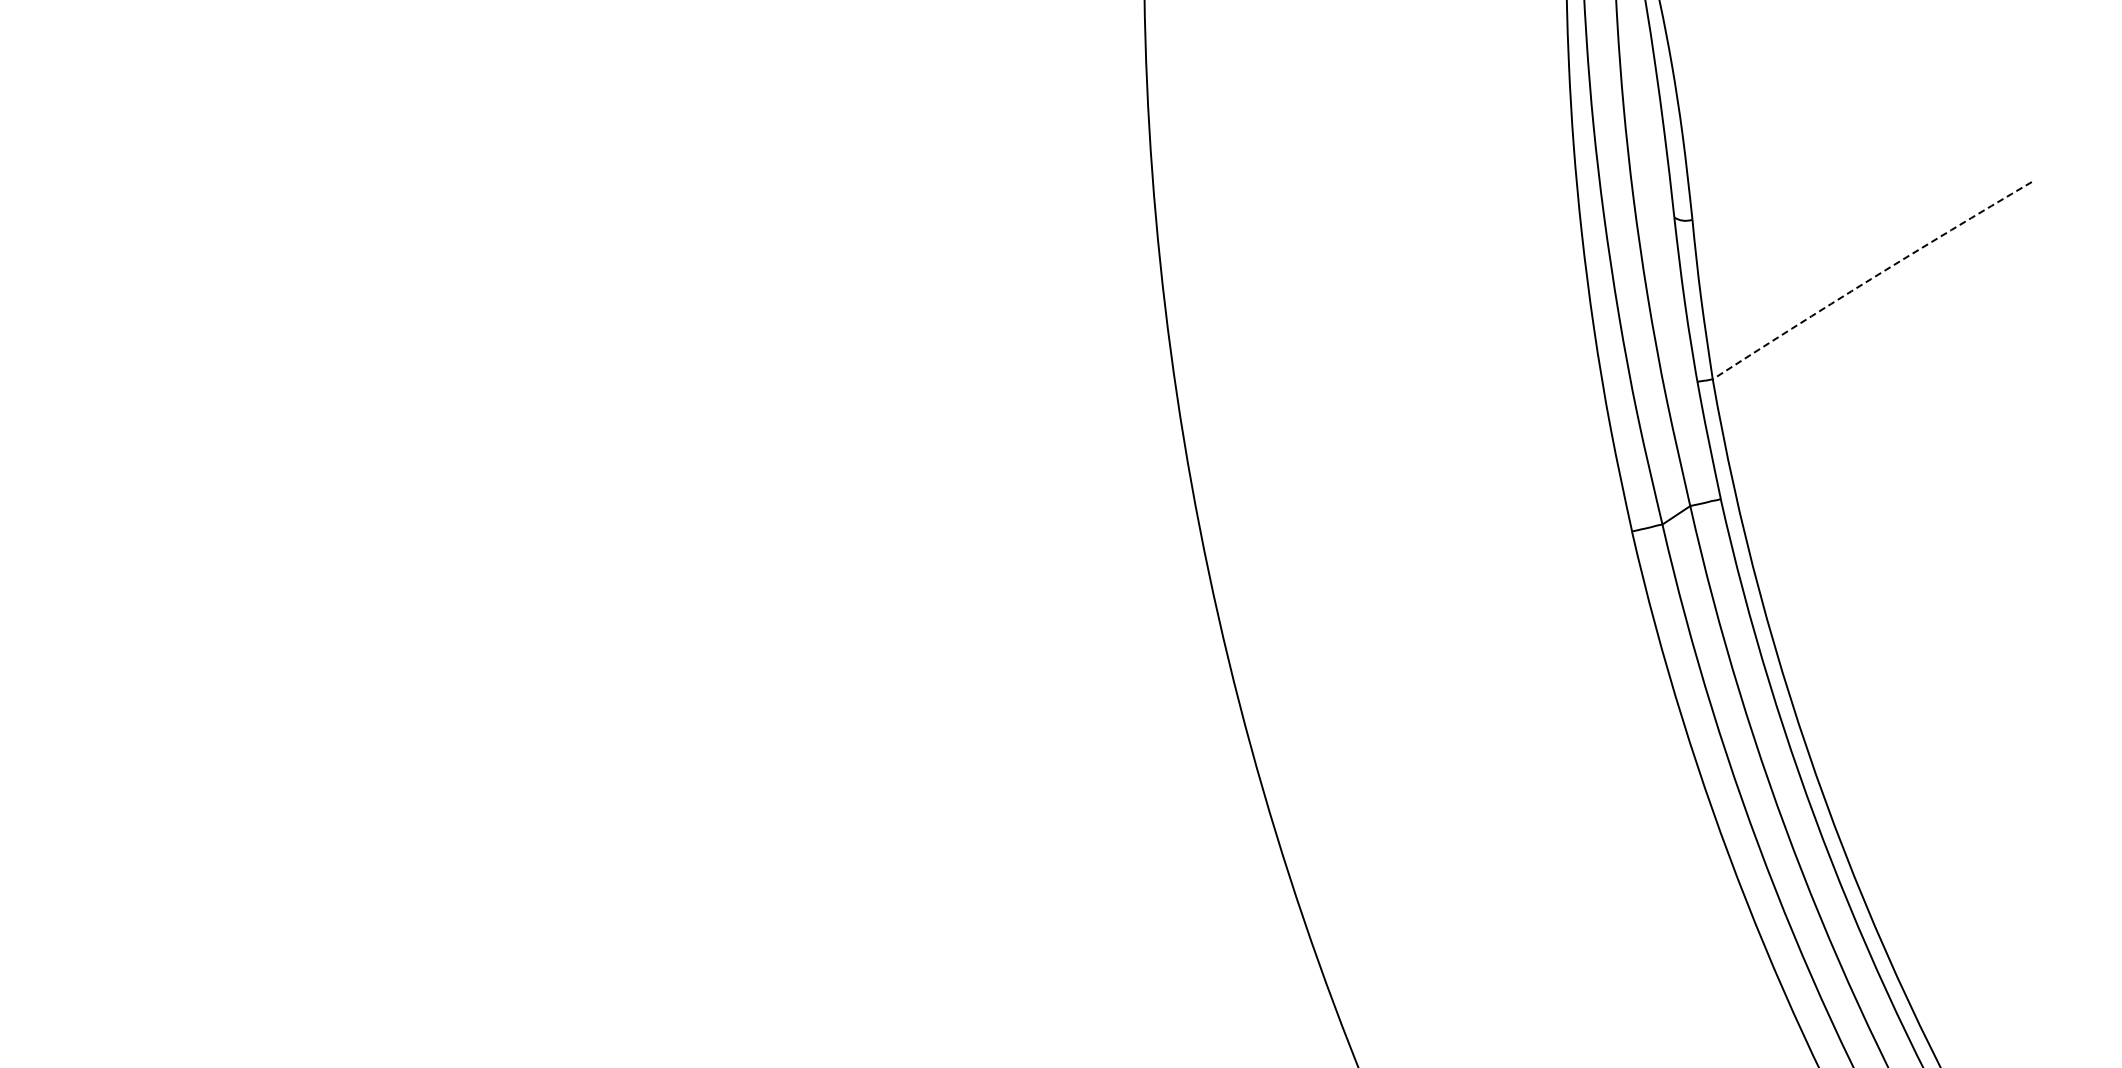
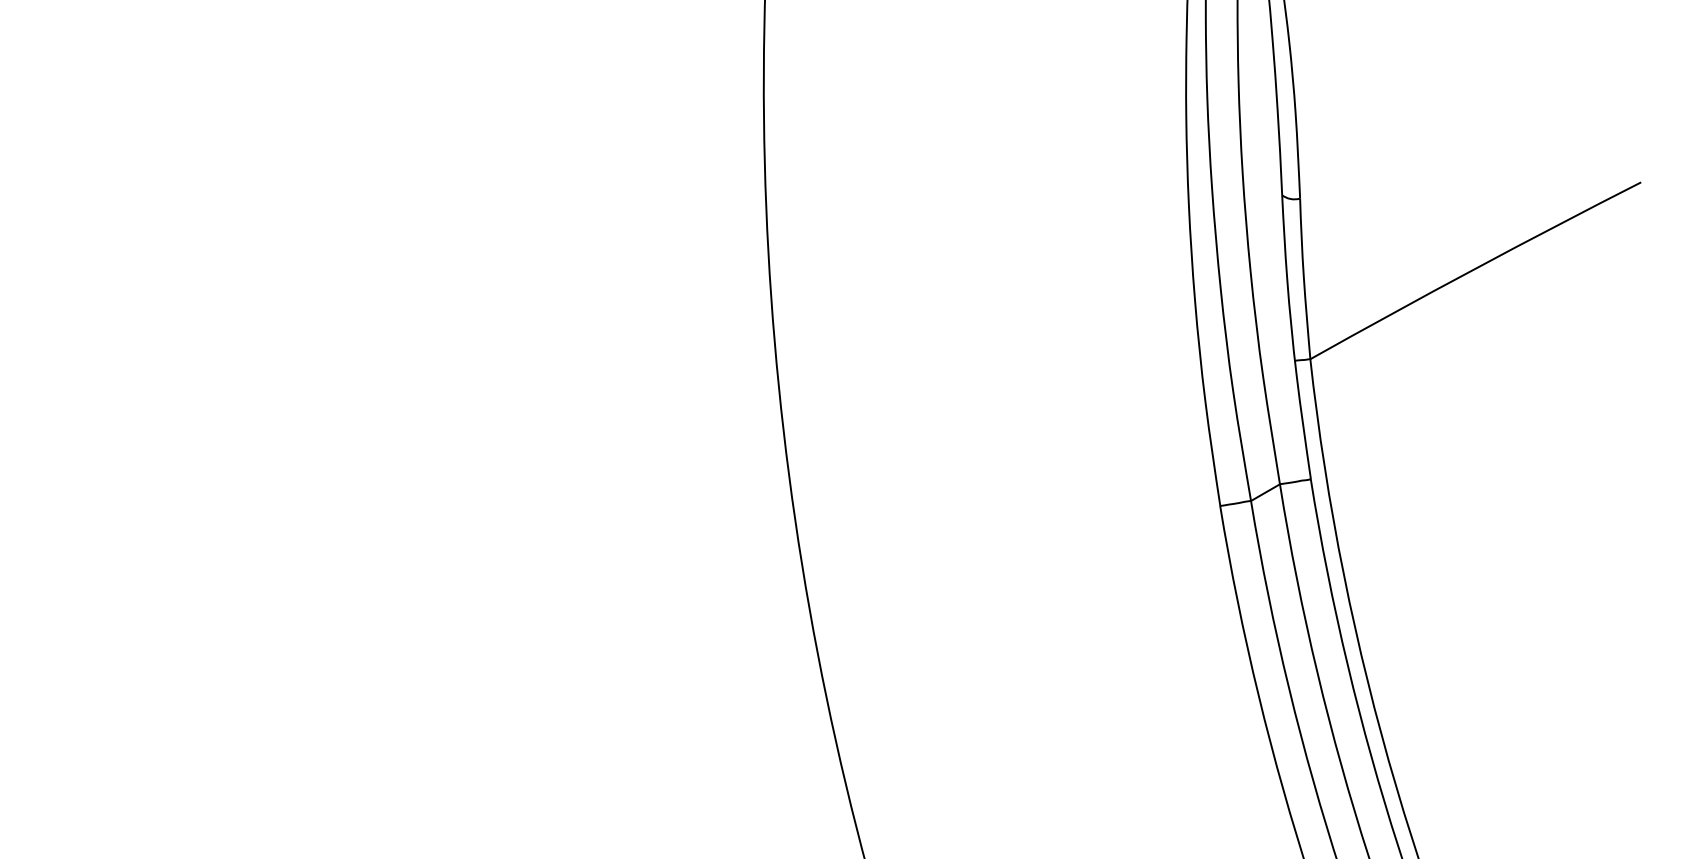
arc: (1871, 279) -> (1475, 269), dashed -> solid

